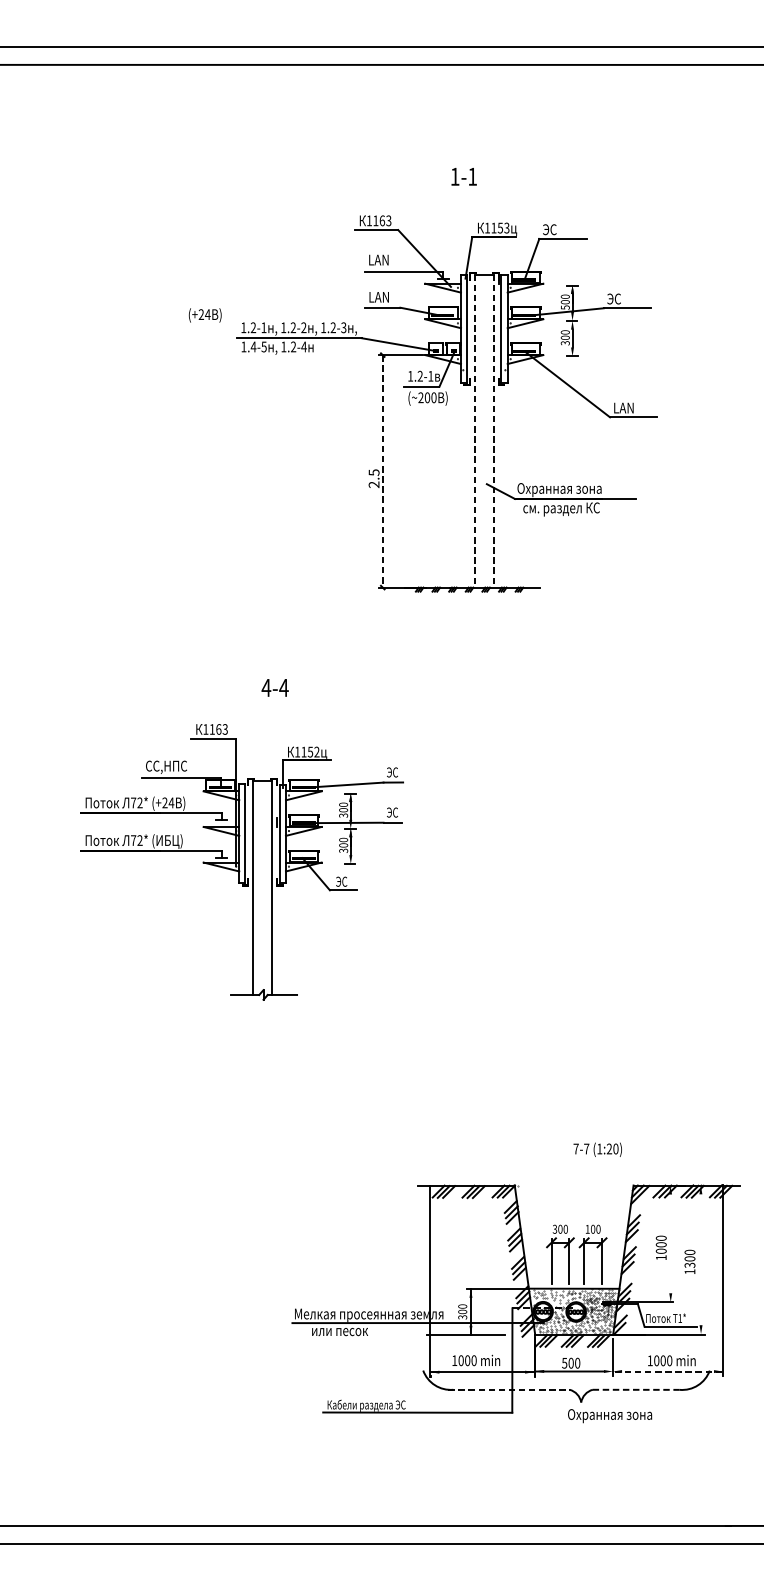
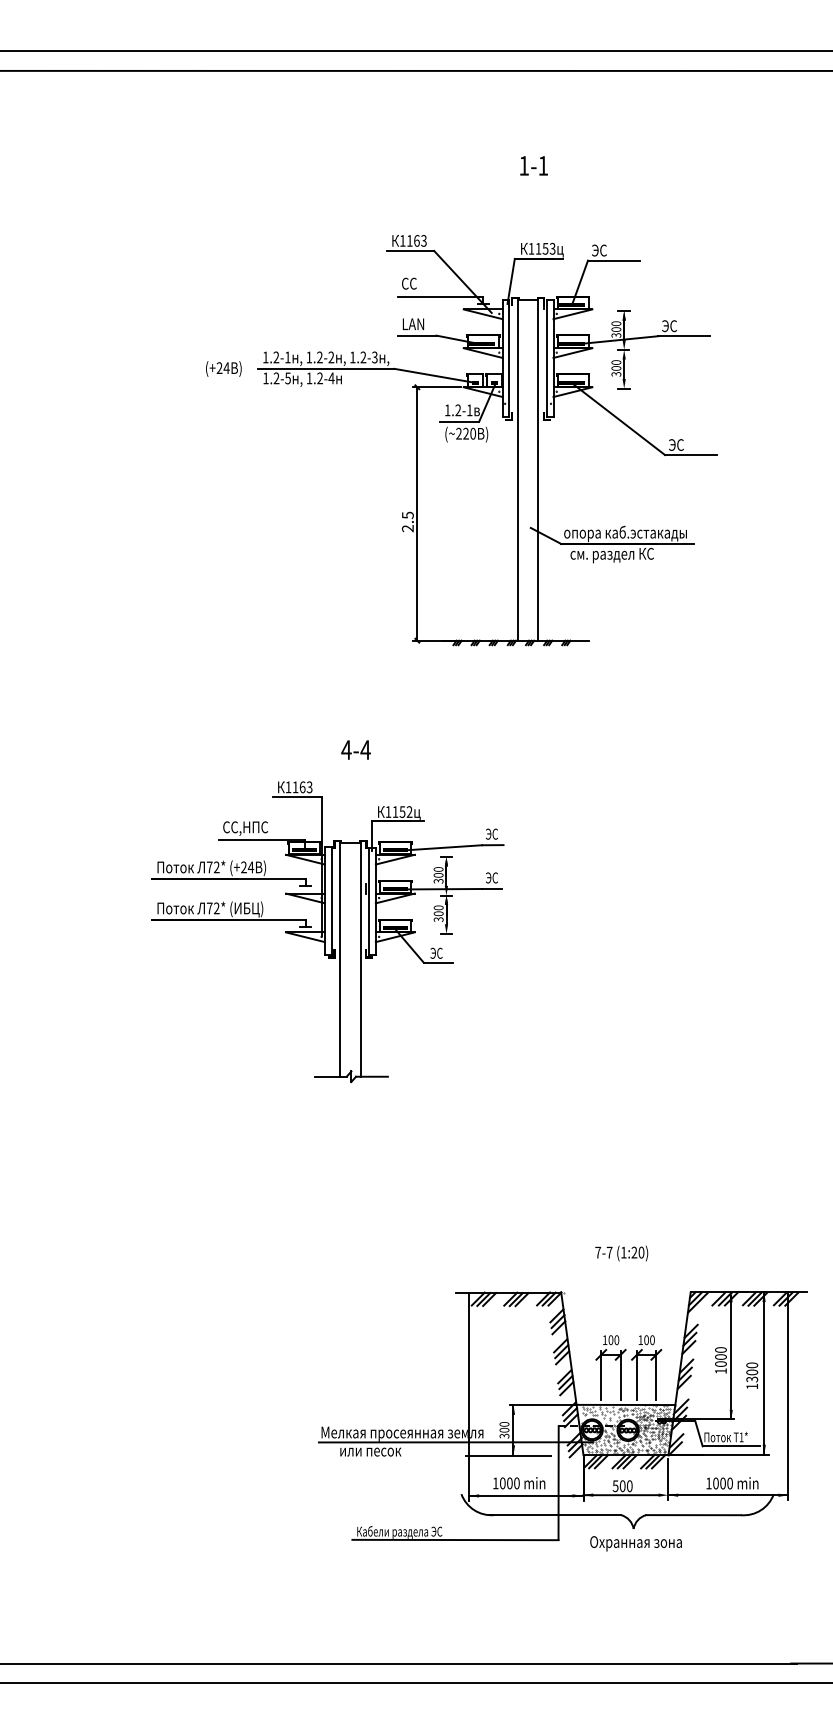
text: (463, 176) -> (533, 165), moved
text: (378, 259) -> (412, 283), LAN -> СС
text: (564, 307) -> (615, 335), 500 -> 300
text: (204, 314) -> (223, 368), moved
text: (253, 347) -> (276, 378), 1.4-5 -> 1.2-5
text: (426, 397) -> (465, 433), (~200B) -> (~220B)
text: (623, 407) -> (679, 444), LAN -> ЭС
line: (474, 431) -> (517, 470), dashed -> solid
line: (493, 431) -> (538, 470), dashed -> solid
line: (382, 471) -> (417, 514), dashed -> solid
text: (573, 489) -> (625, 533), Охранная зона -> опора каб.эстакады
text: (274, 687) -> (355, 749), moved
part: (241, 862) -> (327, 932), moved
text: (597, 1149) -> (621, 1253), moved
text: (554, 1229) -> (604, 1340), 300 -> 100
line: (670, 1244) -> (731, 1356), added
line: (701, 1259) -> (764, 1373), added
line: (669, 1371) -> (729, 1495), dashed -> solid
line: (509, 1390) -> (555, 1515), dashed -> solid
line: (637, 1390) -> (694, 1515), dashed -> solid
text: (609, 1415) -> (635, 1543), moved

